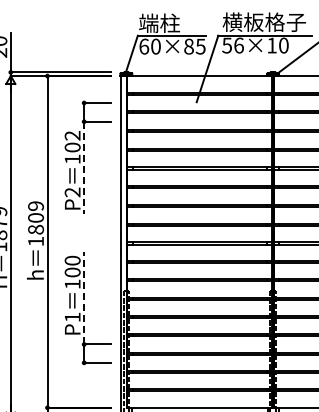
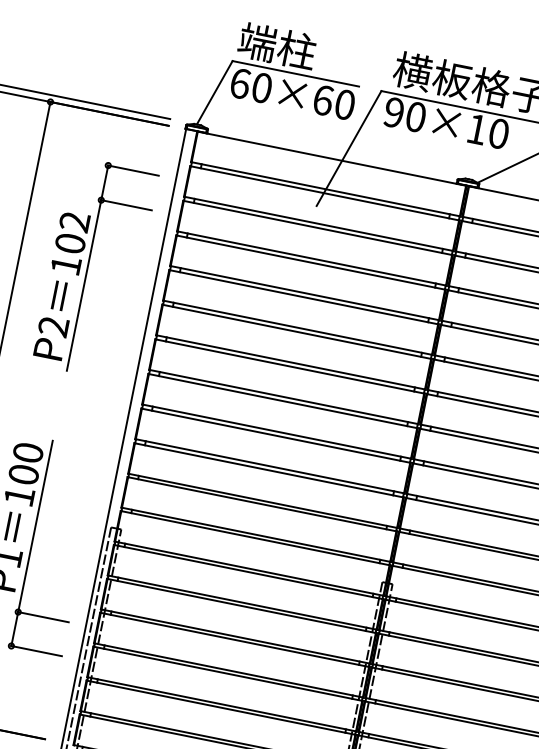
text: (232, 45) -> (404, 114), 56×10 -> 90×10
text: (194, 46) -> (333, 102), 60×85 -> 60×60
line: (84, 168) -> (84, 286), dashed -> solid
line: (84, 297) -> (36, 525), dashed -> solid

